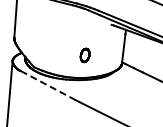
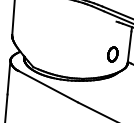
part: (84, 55) -> (112, 54), moved
line: (47, 85) -> (47, 86), dashed -> solid

